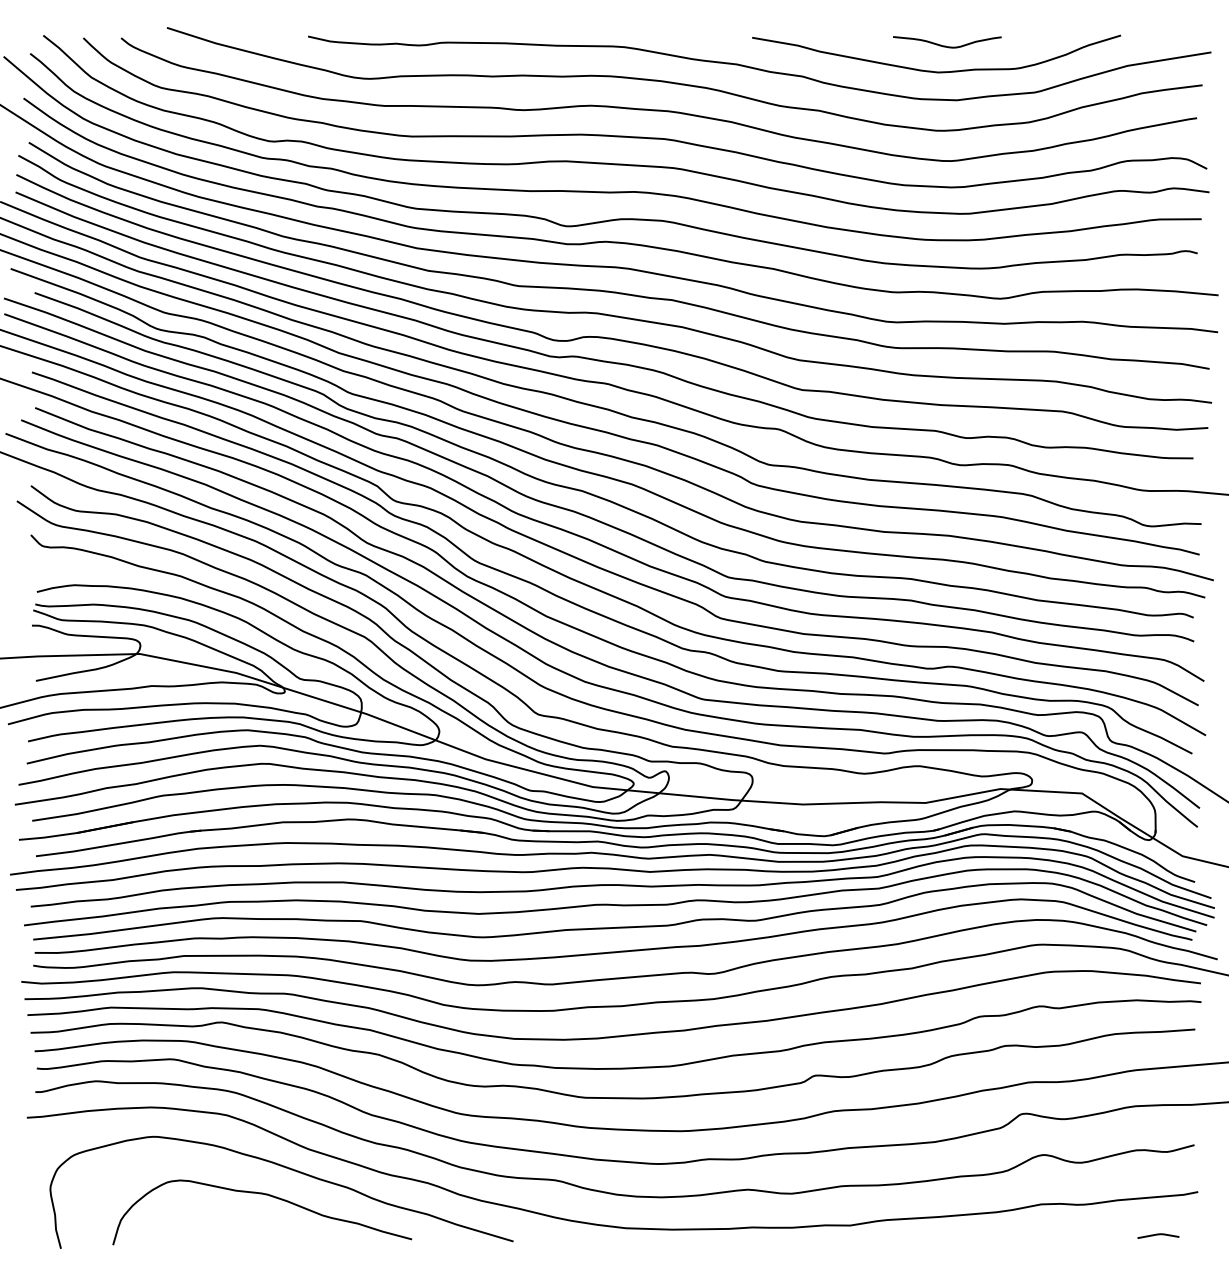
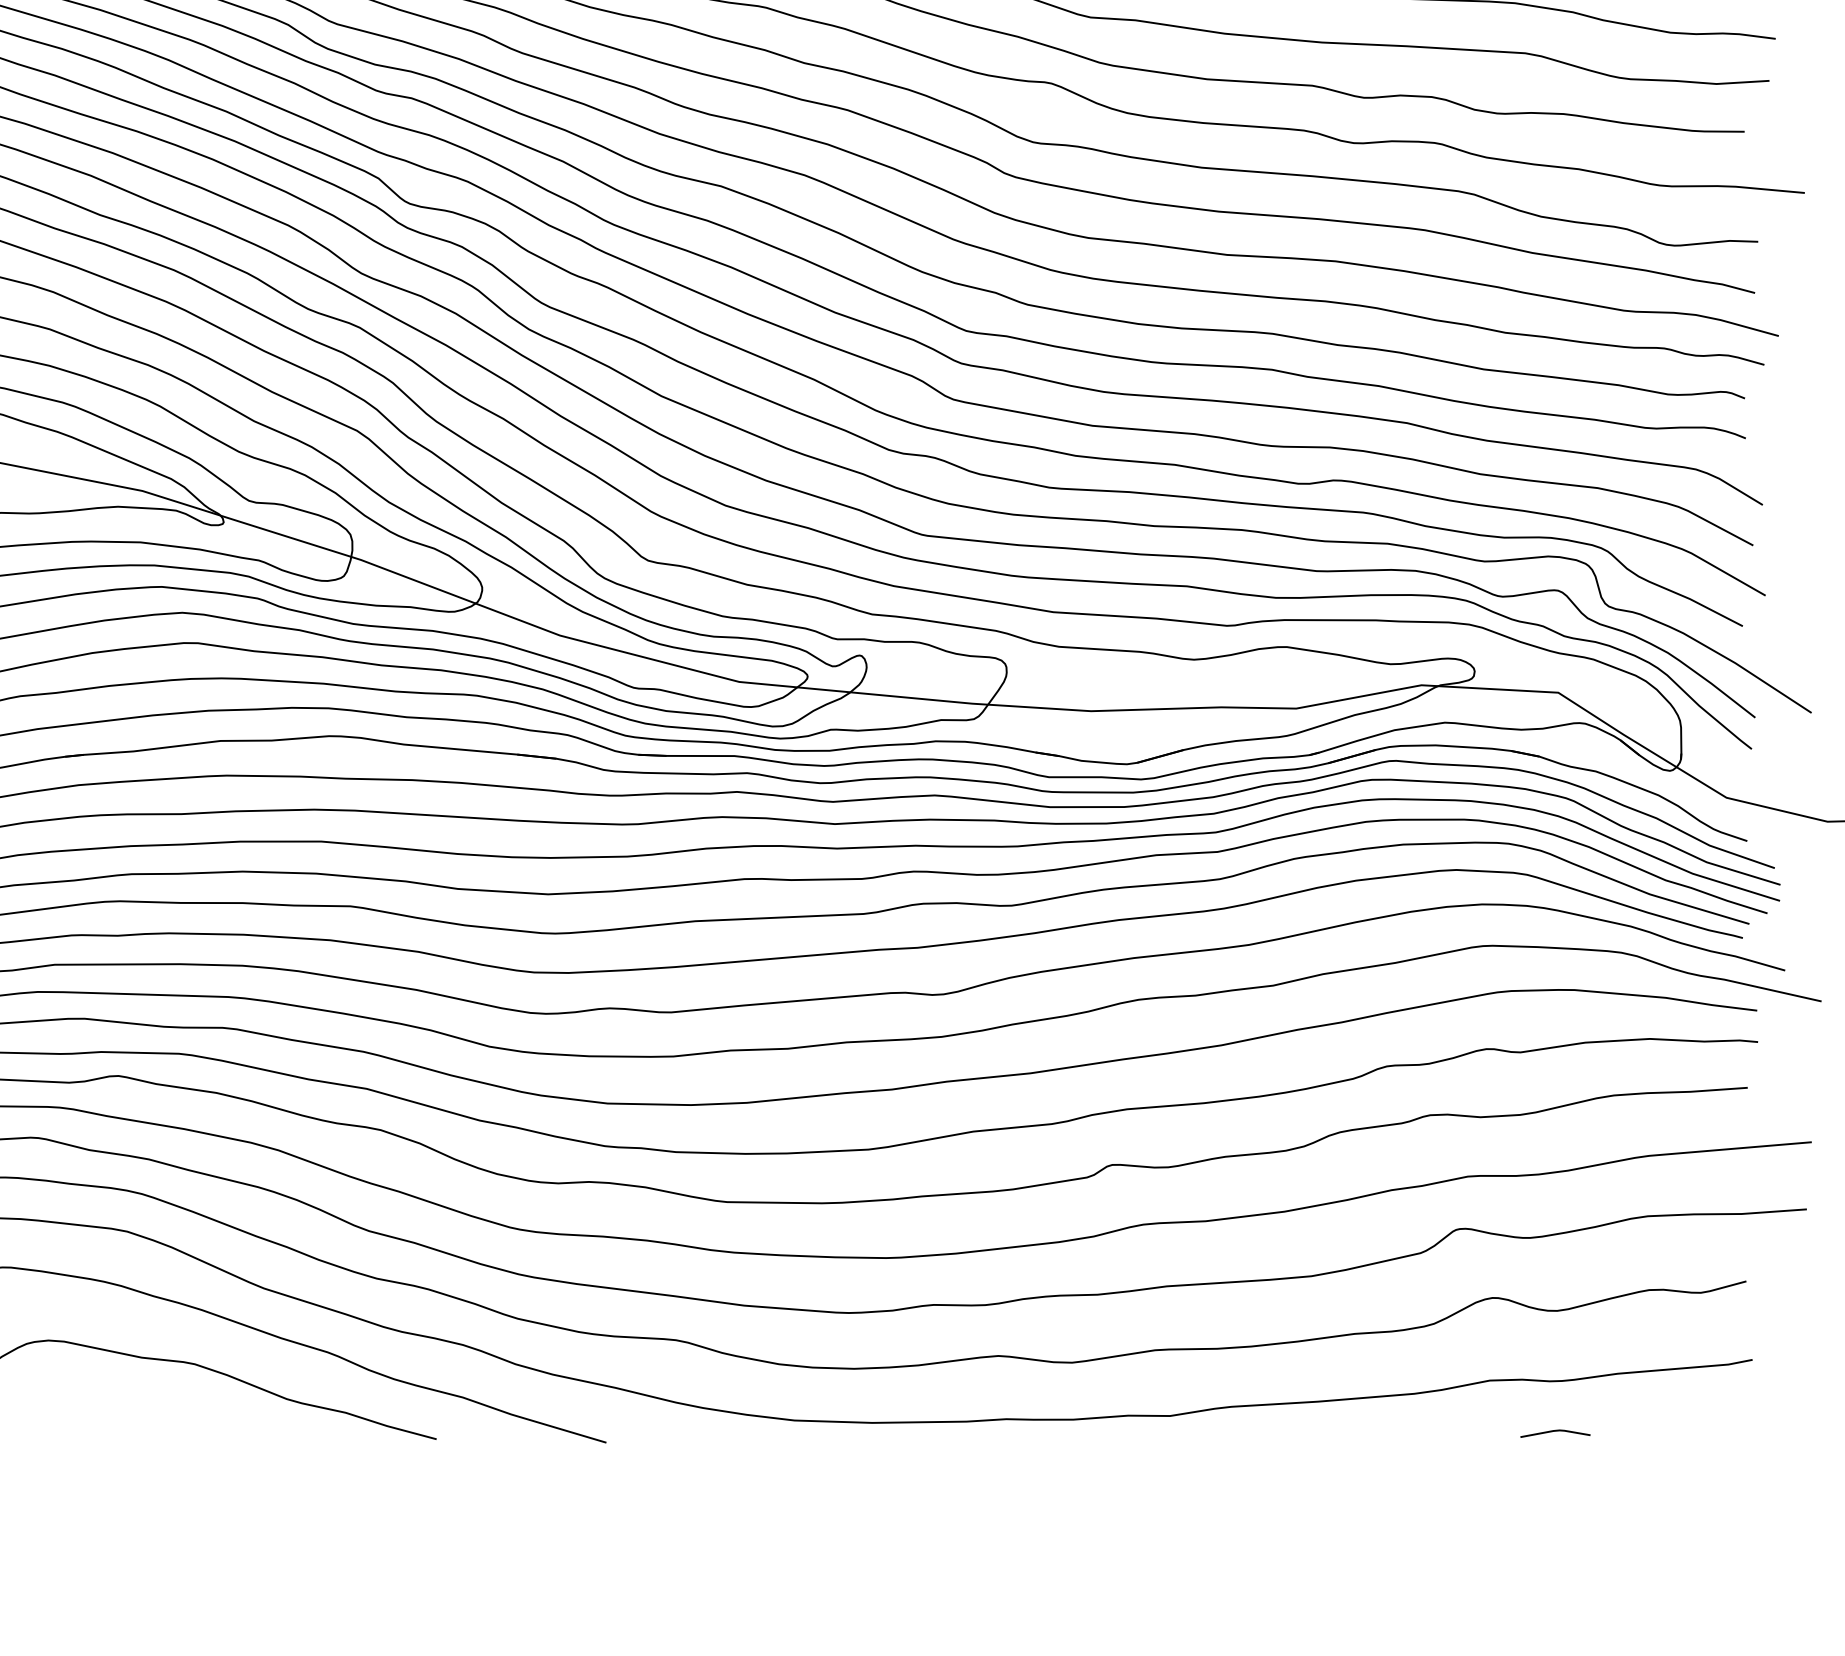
line: (1158, 1235) -> (1555, 1432), moved

